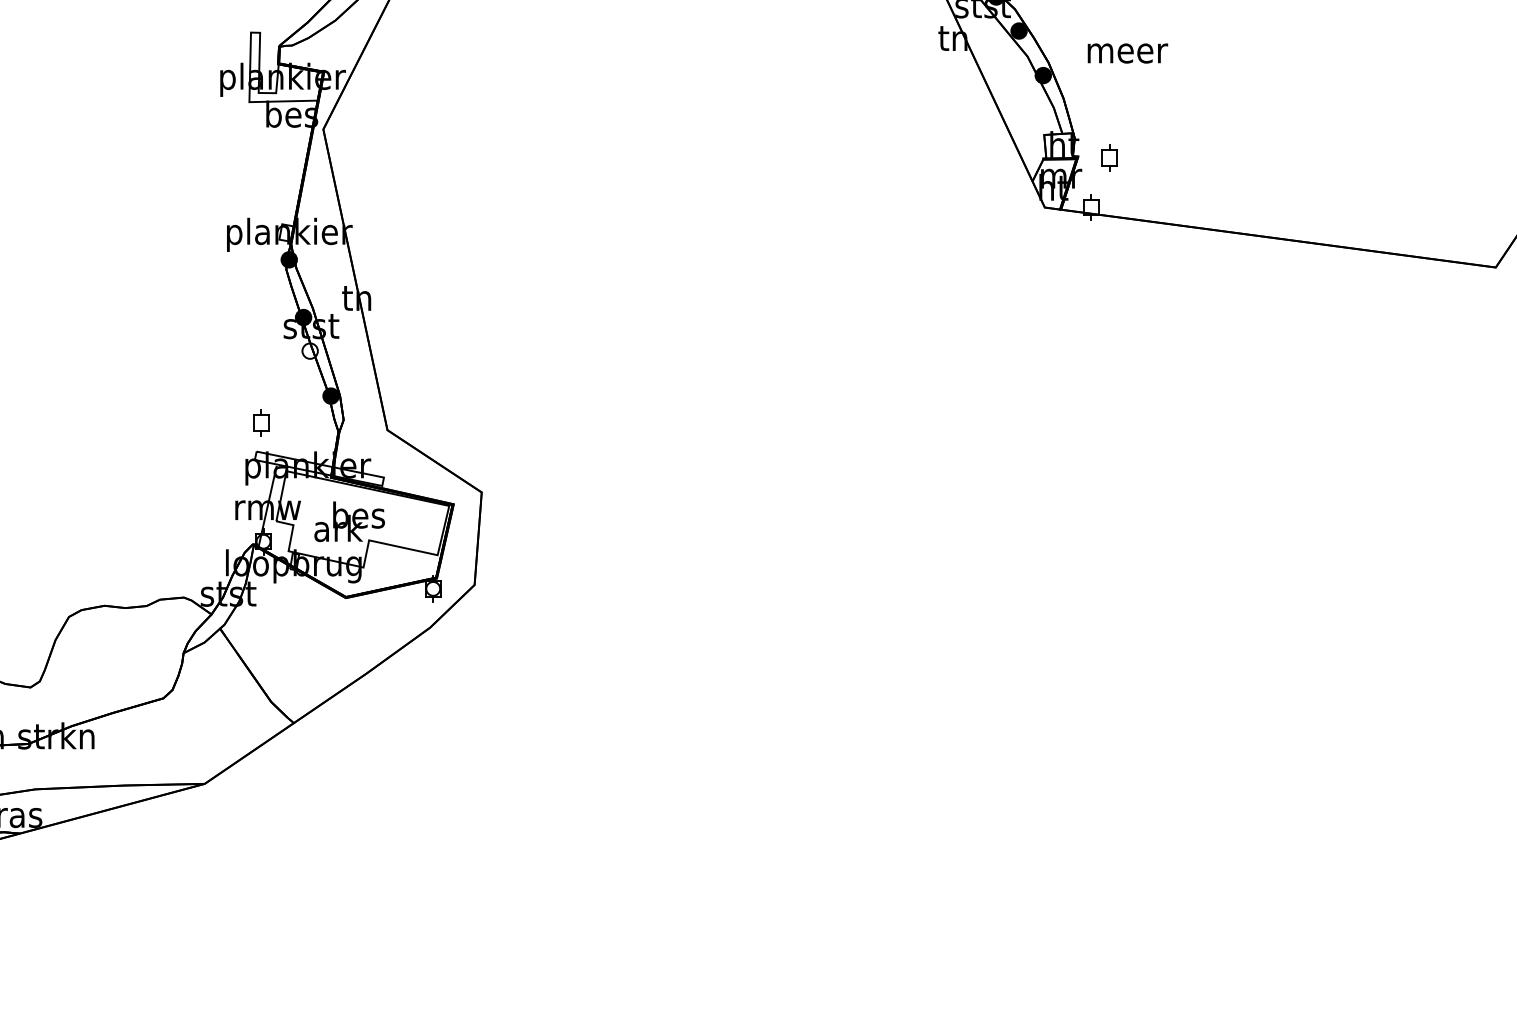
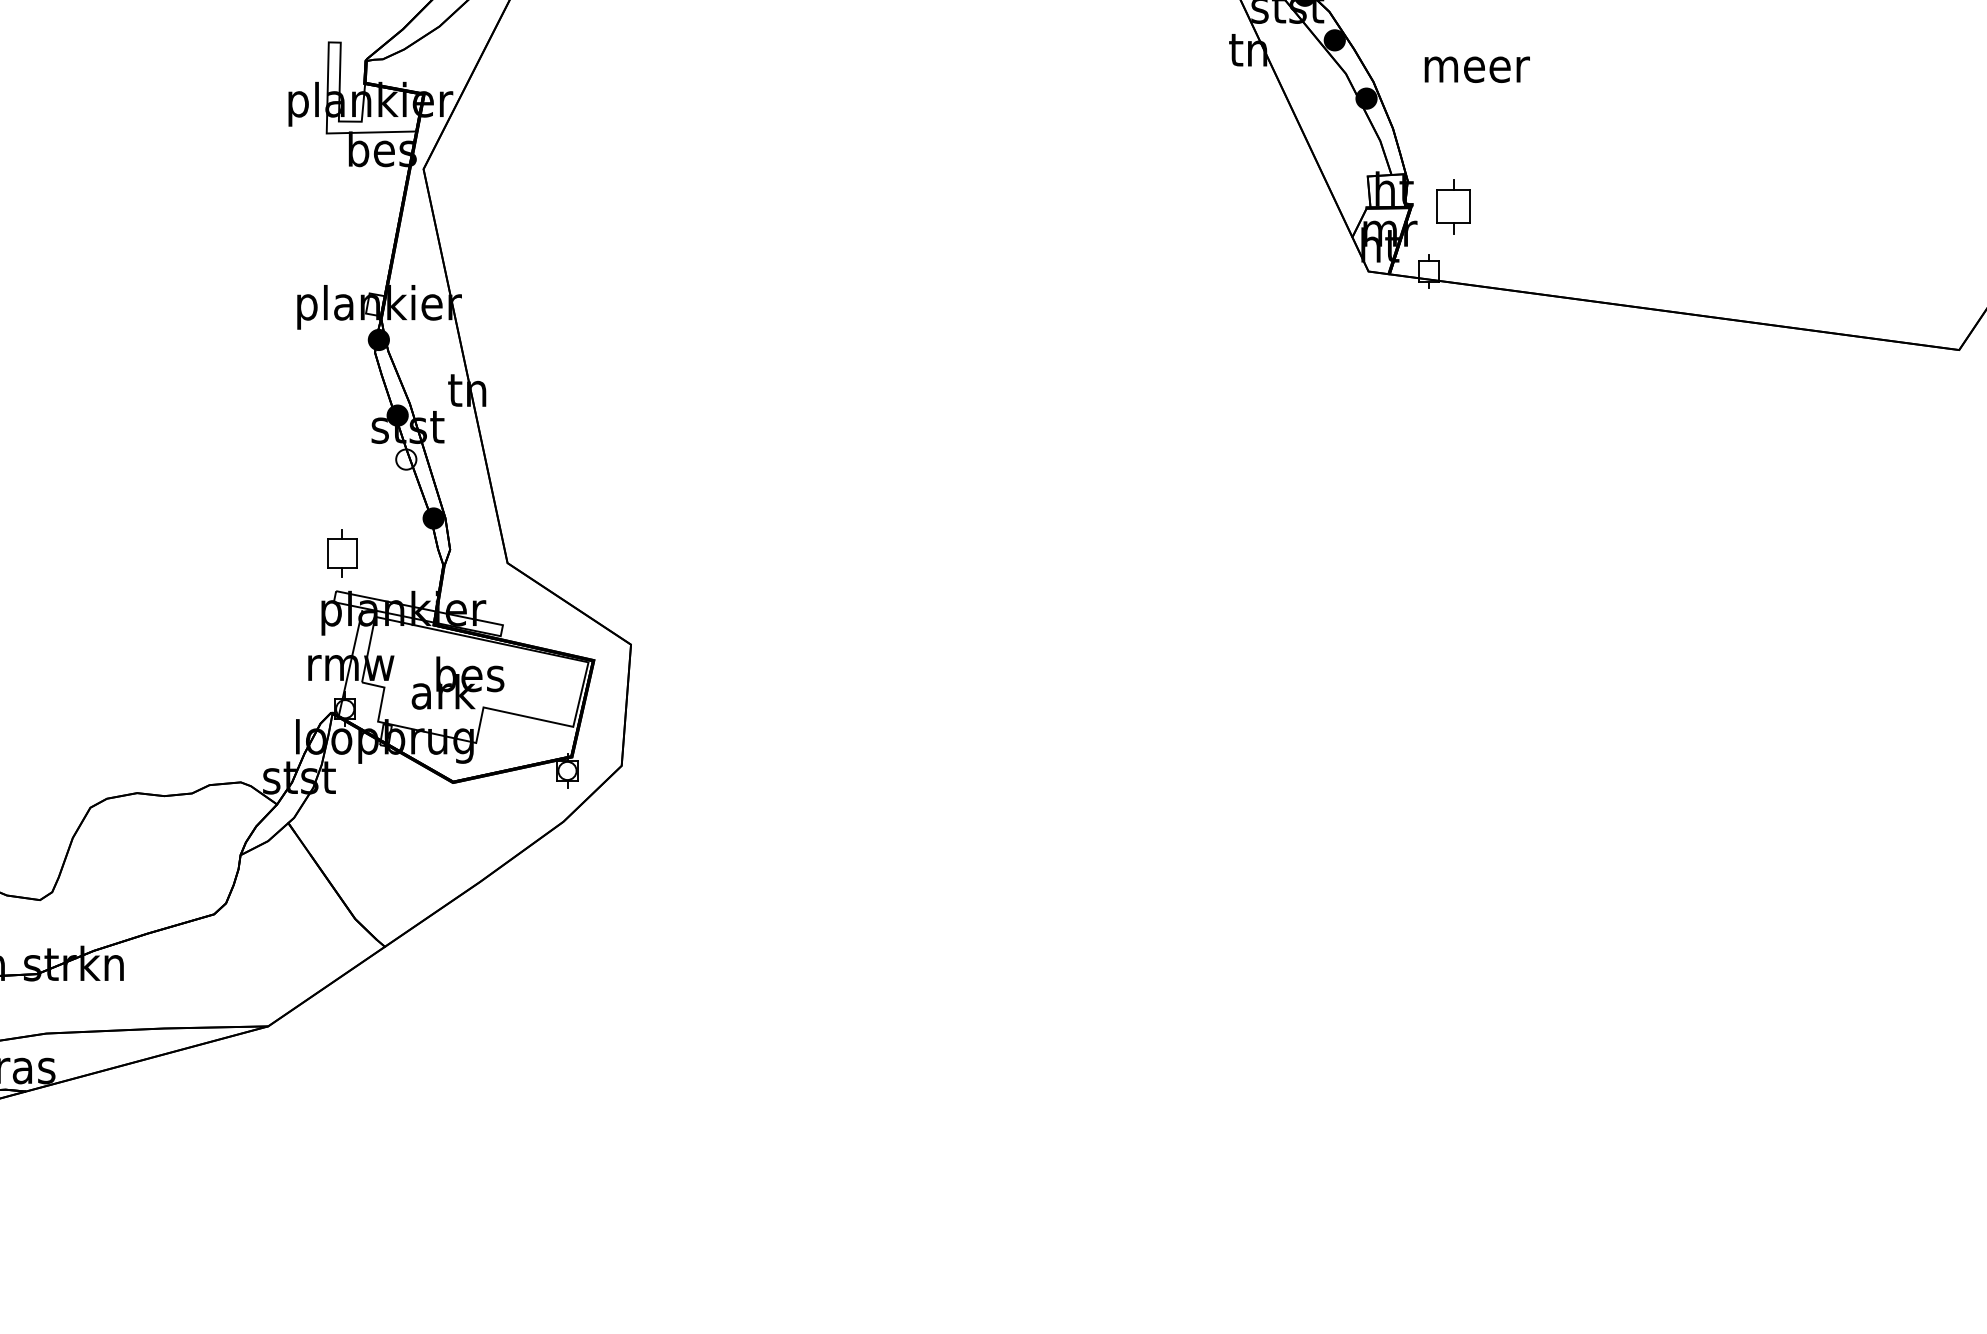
part: (1109, 157) -> (1453, 206), size x1.6
part: (261, 422) -> (342, 553), size x1.4

